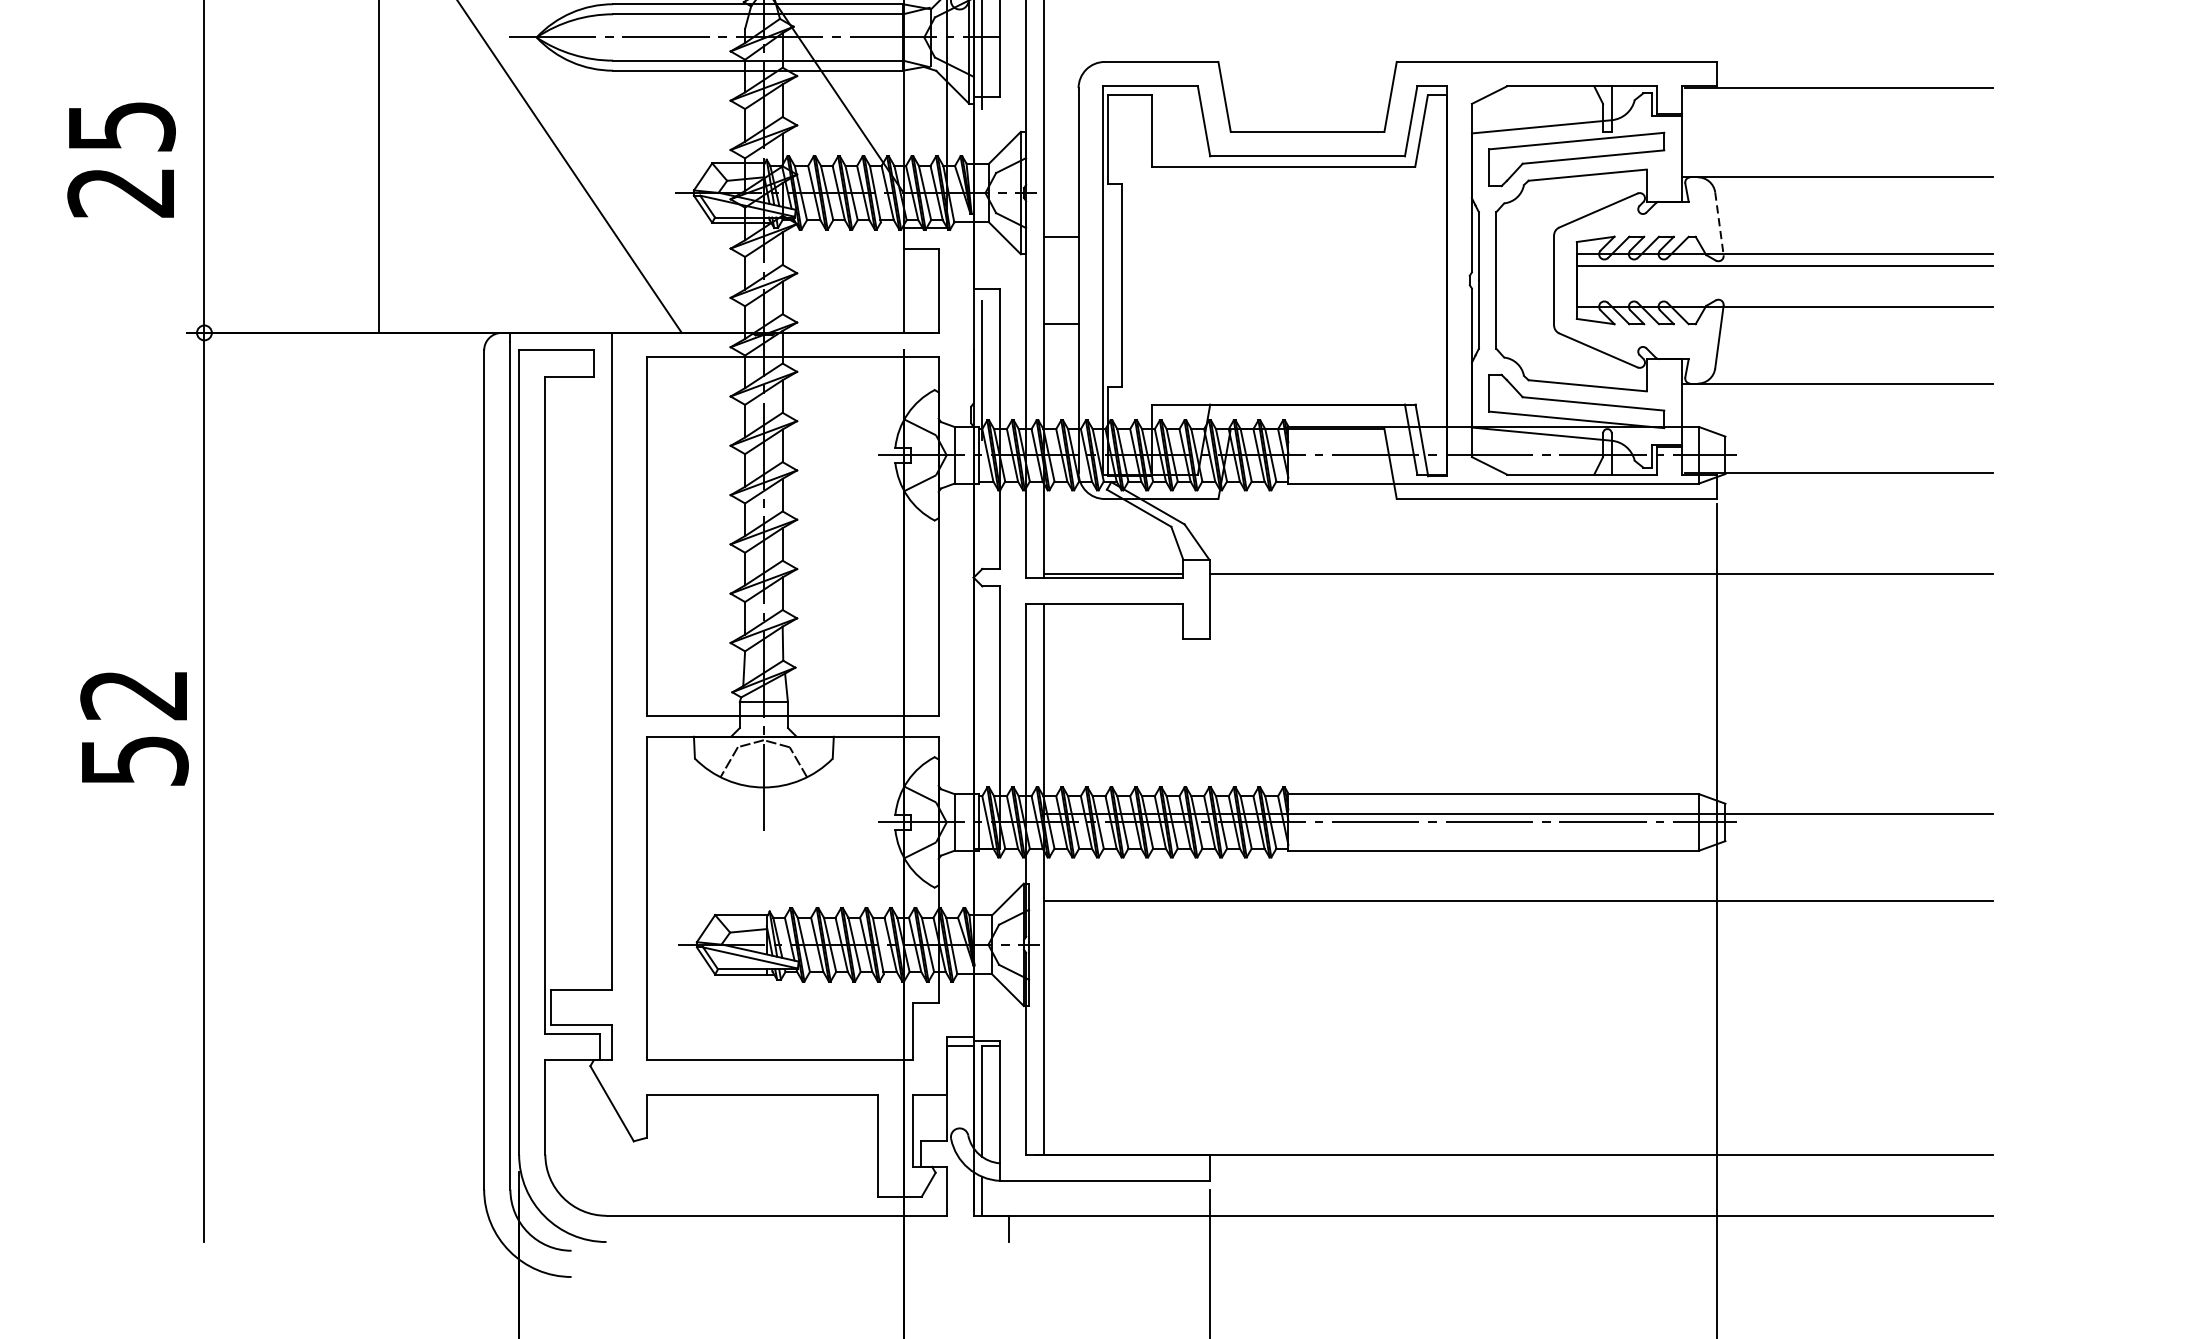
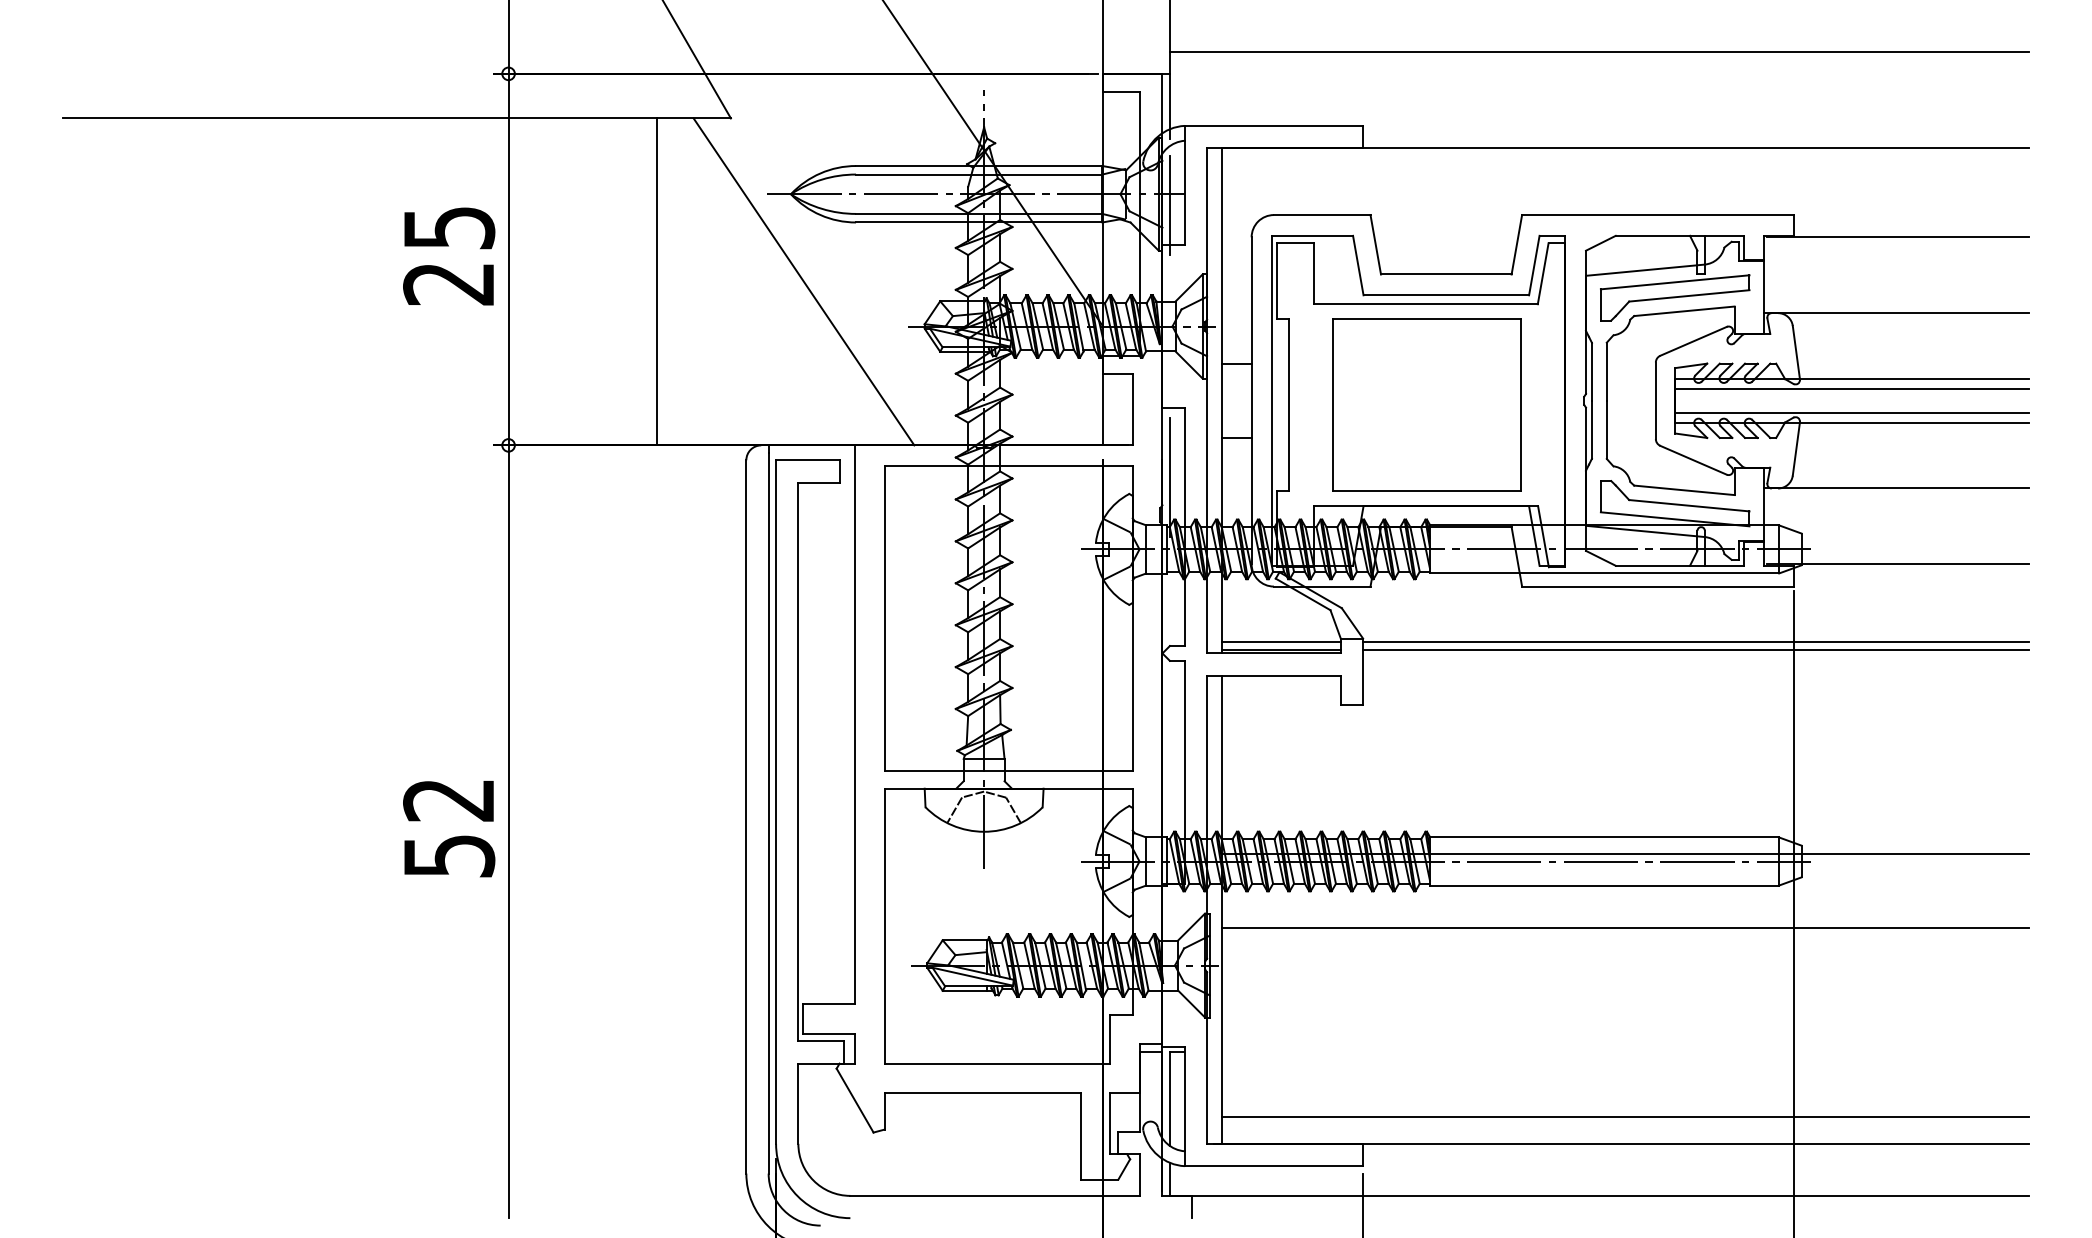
text: (122, 160) -> (449, 256), moved
line: (1719, 223) -> (1796, 352), dashed -> solid
part: (1284, 284) -> (1426, 404), added
line: (1785, 294) -> (1852, 412), added
line: (1112, 563) -> (1280, 641), added
line: (1601, 563) -> (1696, 641), added
text: (134, 729) -> (449, 829), moved
line: (1518, 1123) -> (1625, 1117), added

